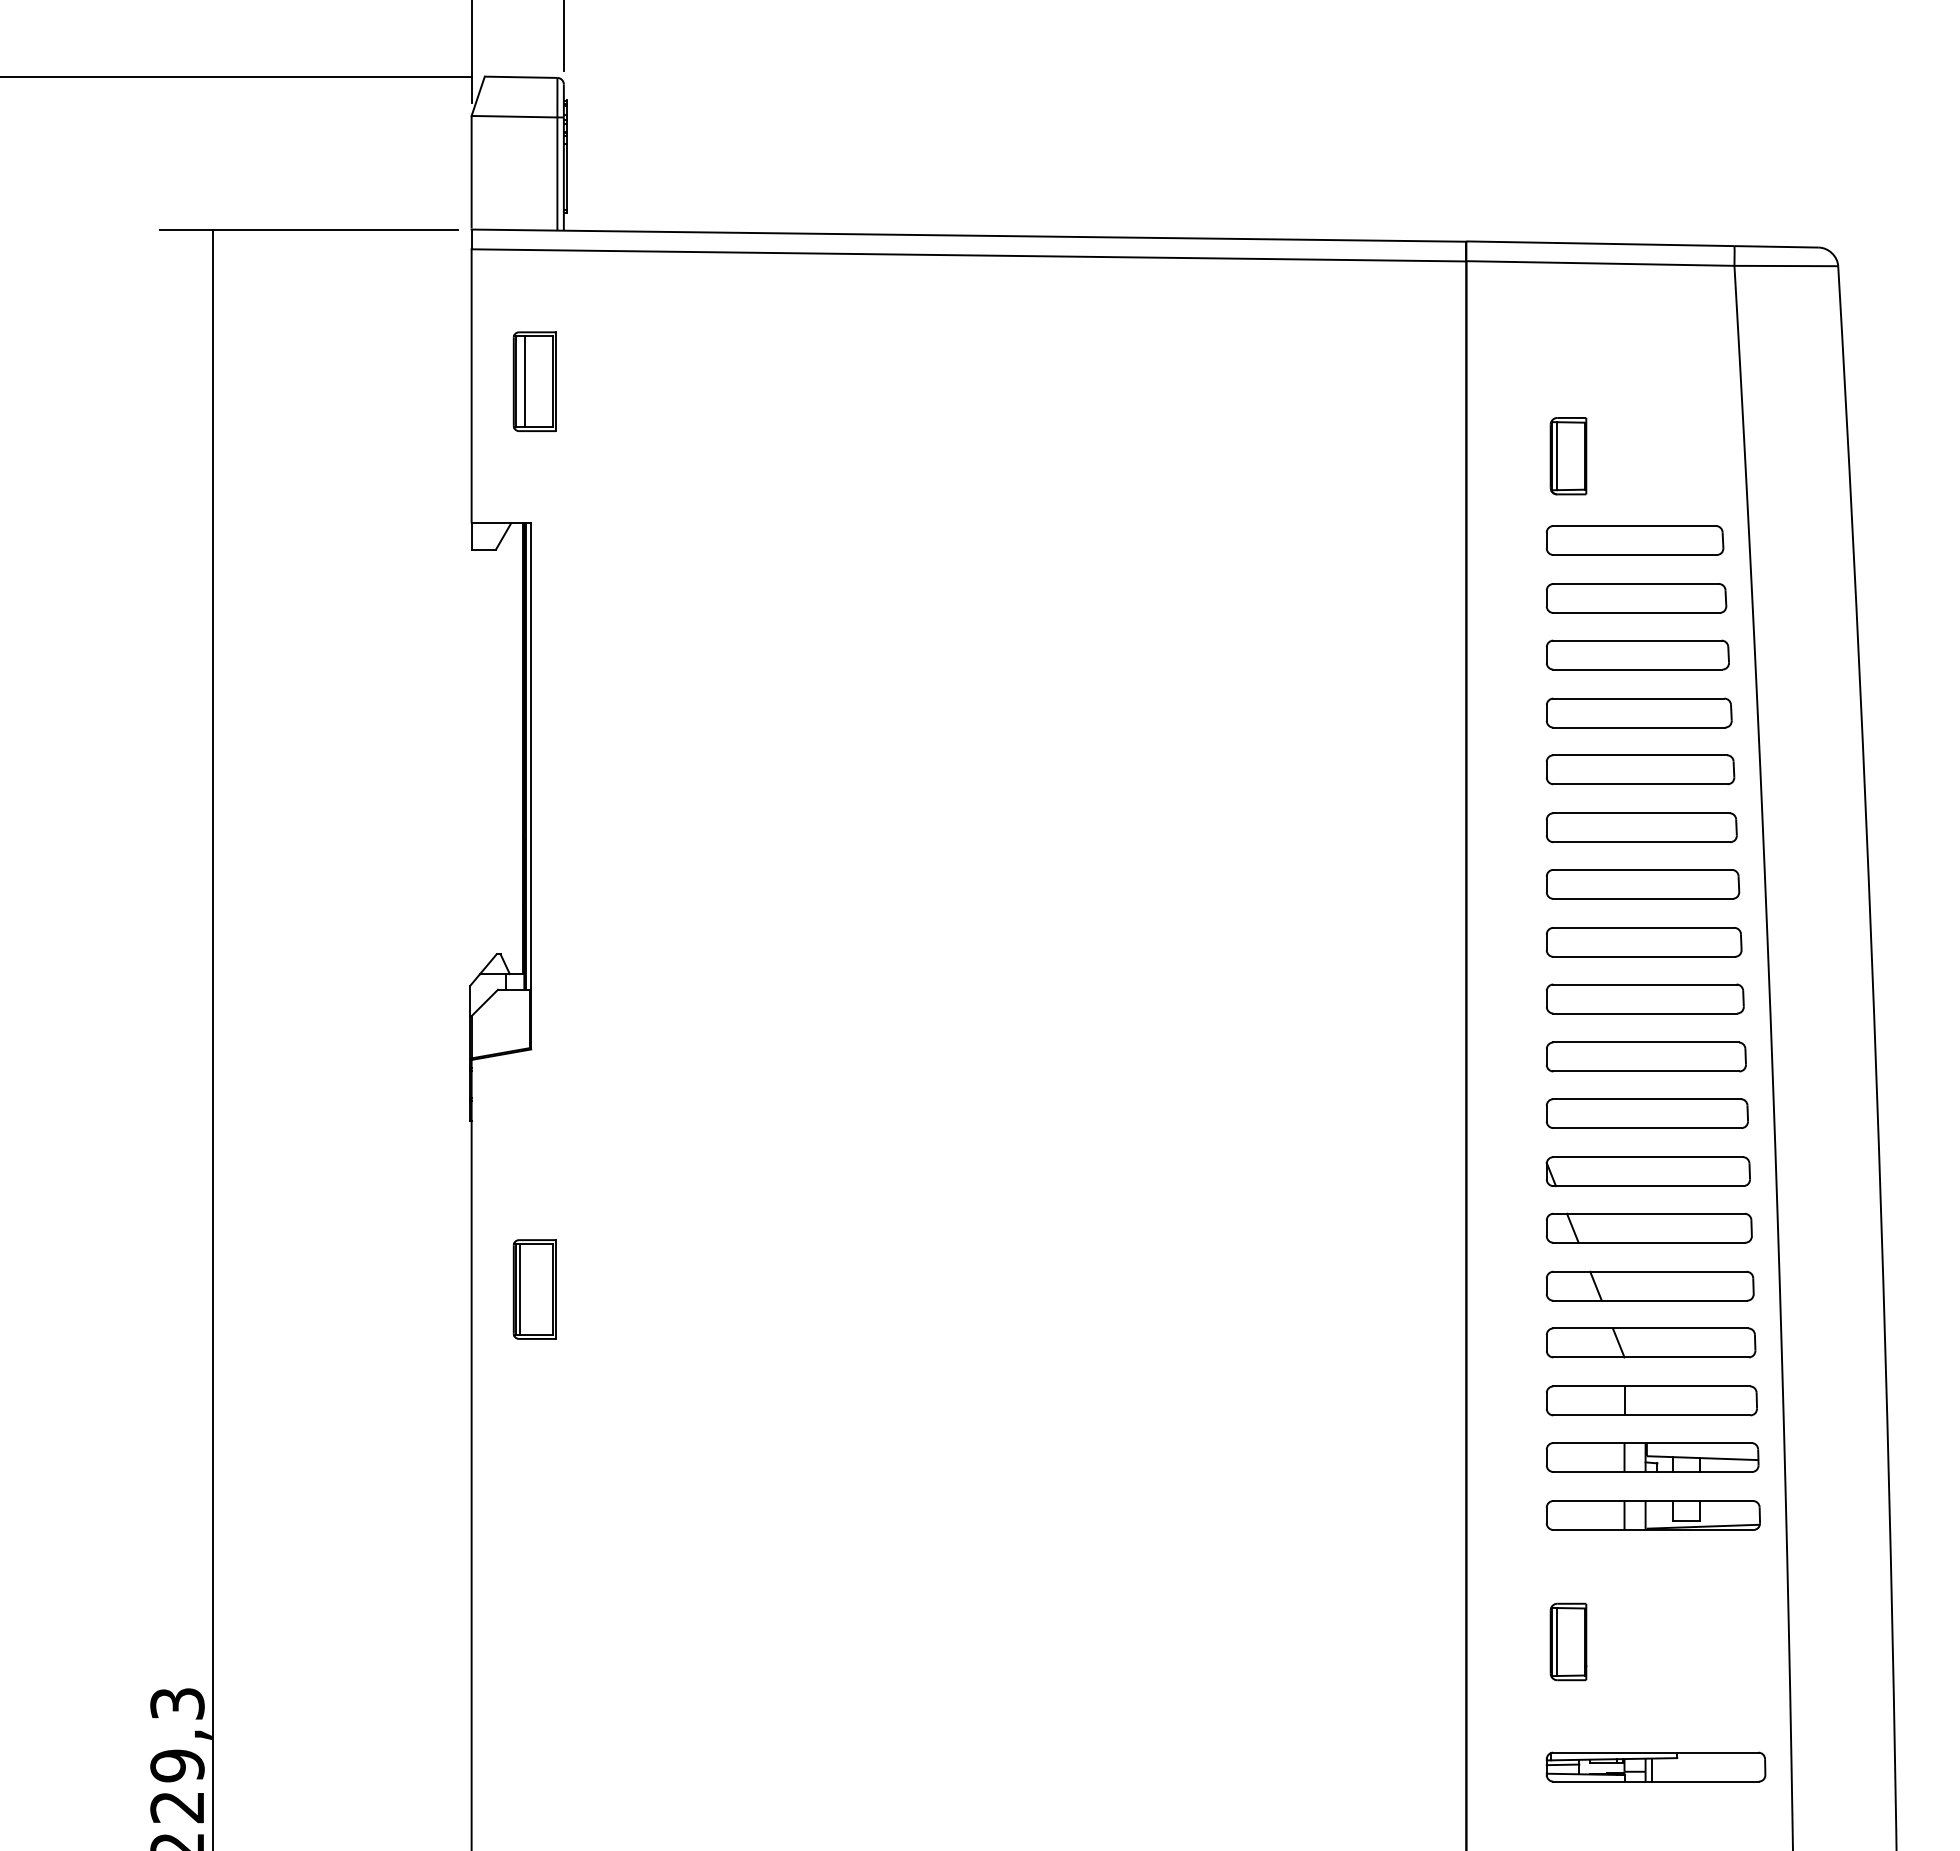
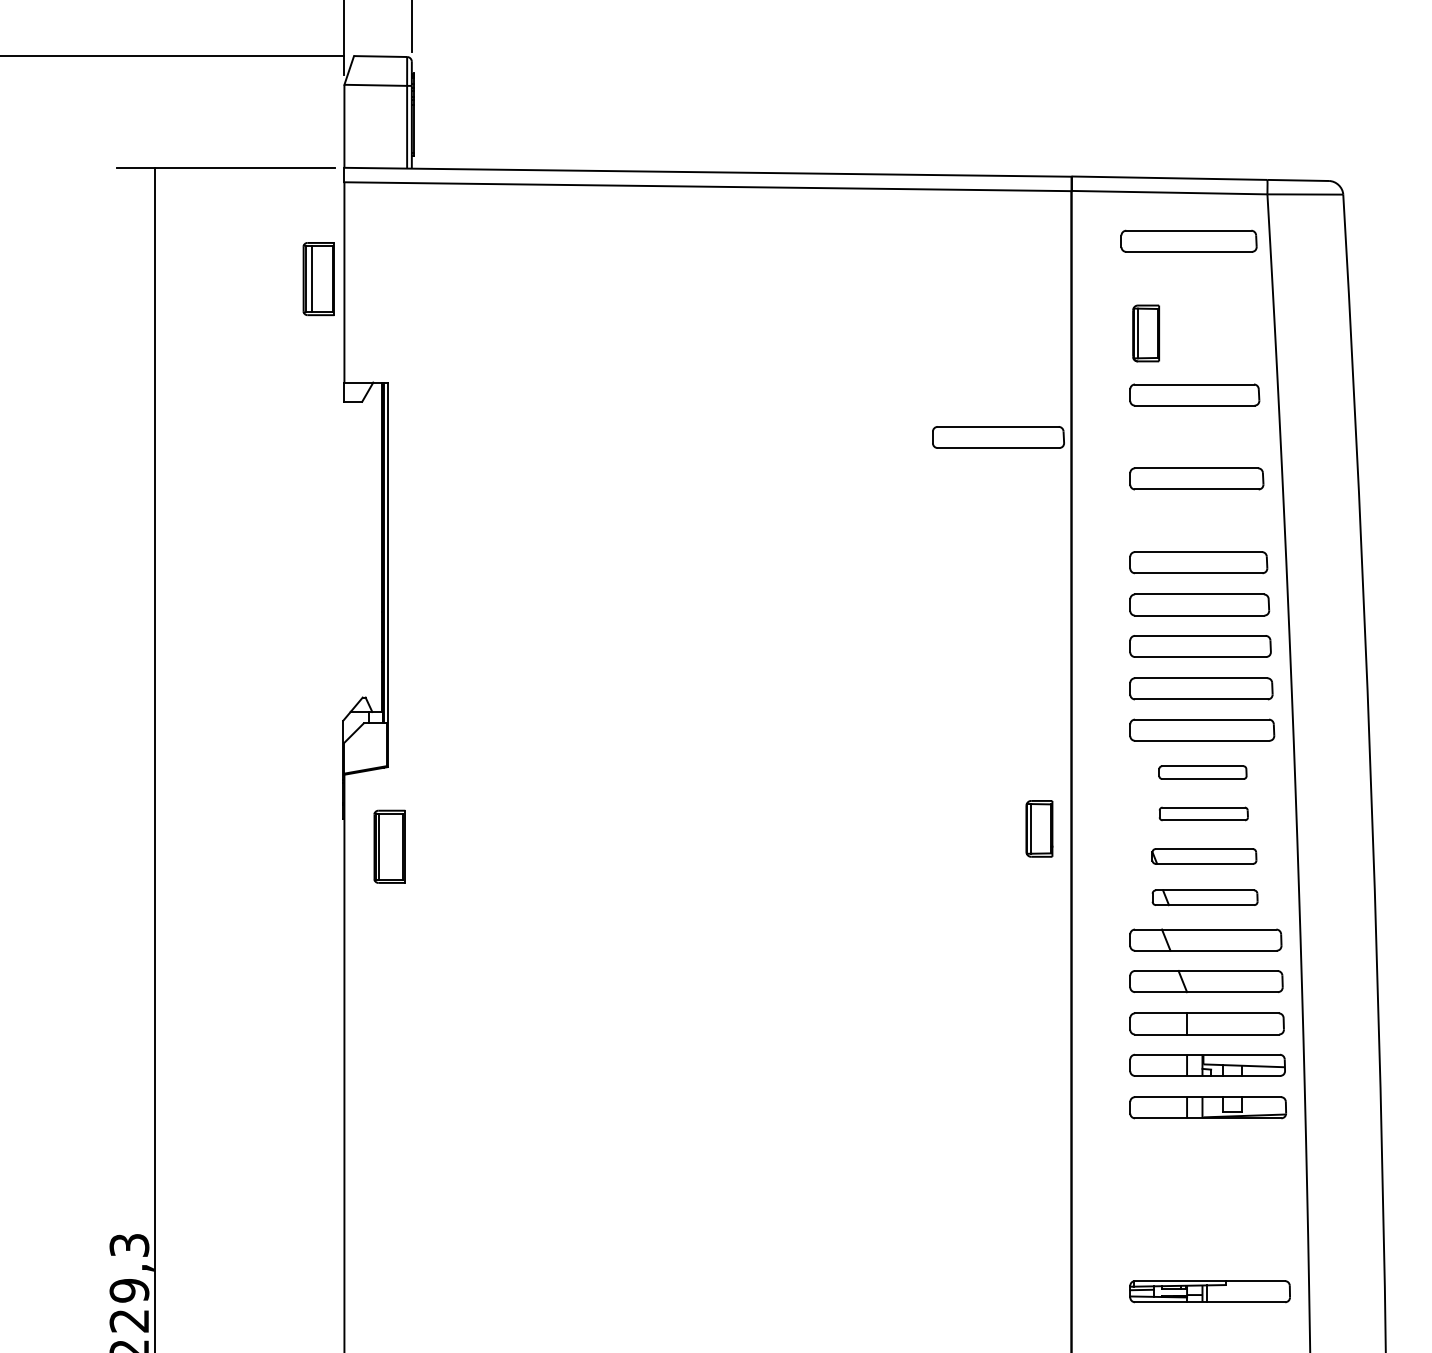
part: (534, 381) -> (318, 278), moved
part: (1636, 598) -> (998, 437), moved
part: (1638, 712) -> (1188, 240), moved
part: (1645, 1056) -> (1202, 772), size x0.6
part: (1647, 1113) -> (1203, 813), size x0.6
part: (1647, 1171) -> (1203, 856), size x0.7
part: (1648, 1227) -> (1204, 897), size x0.7
part: (534, 1289) -> (389, 846), moved
part: (1568, 1641) -> (1039, 828), moved

